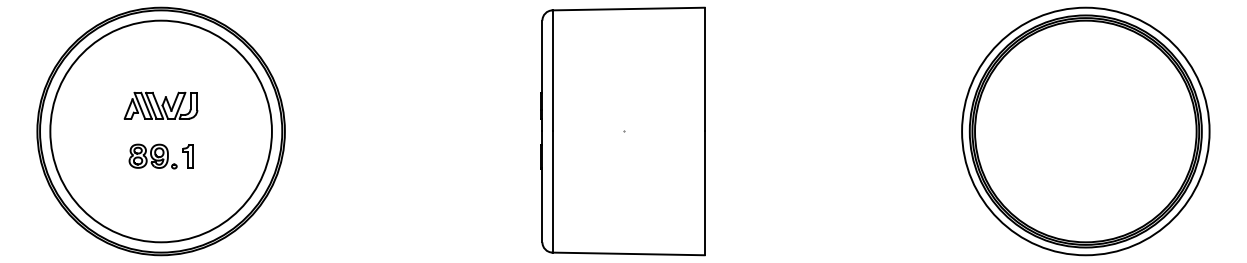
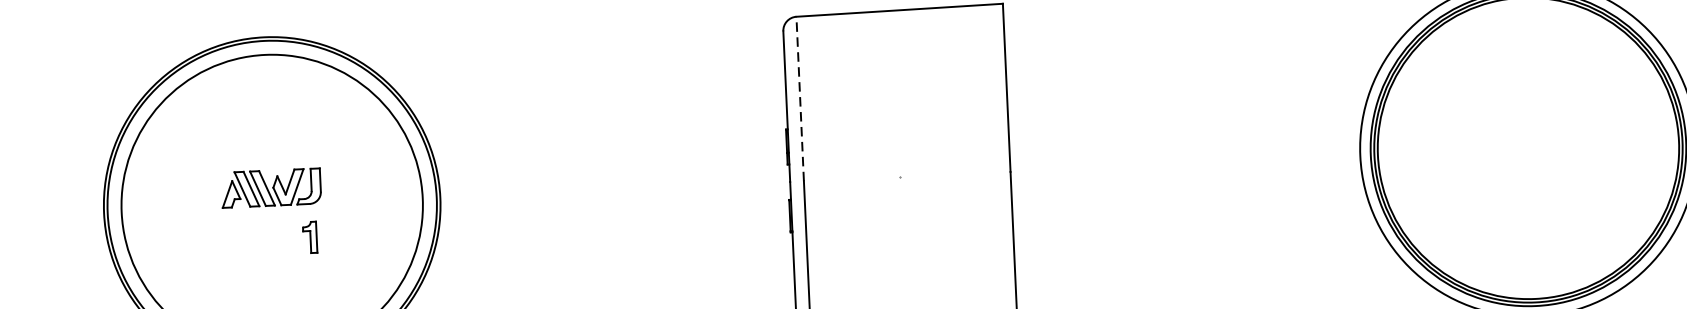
line: (552, 70) -> (800, 98), solid -> dashed
part: (160, 105) -> (270, 187), moved
part: (152, 156) -> (261, 239), removed

